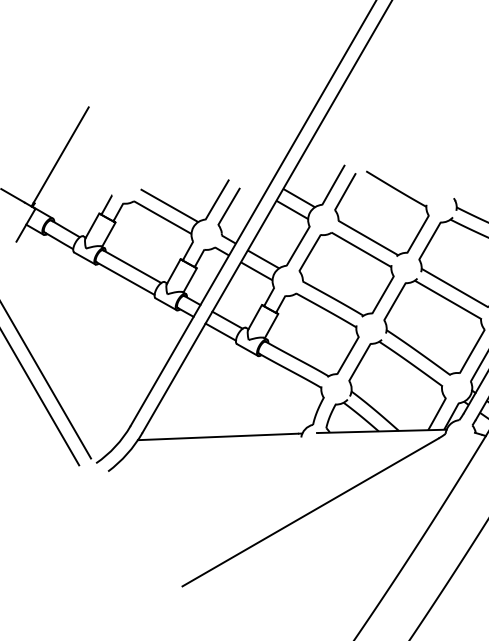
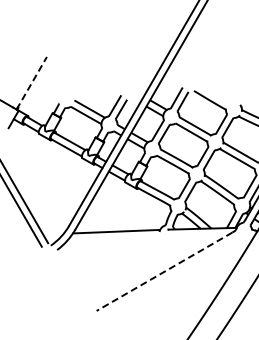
line: (61, 155) -> (32, 82), solid -> dashed
line: (310, 513) -> (164, 272), solid -> dashed

